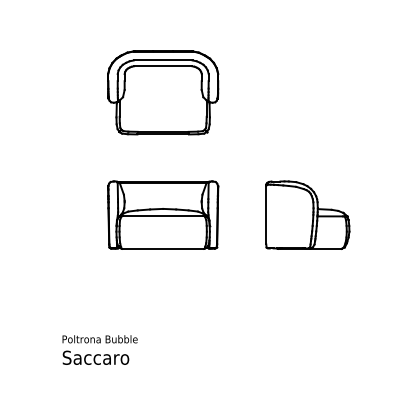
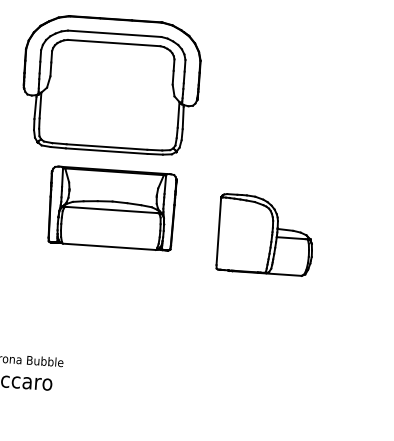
part: (163, 92) -> (111, 84), size x1.4
part: (163, 214) -> (112, 207), moved

